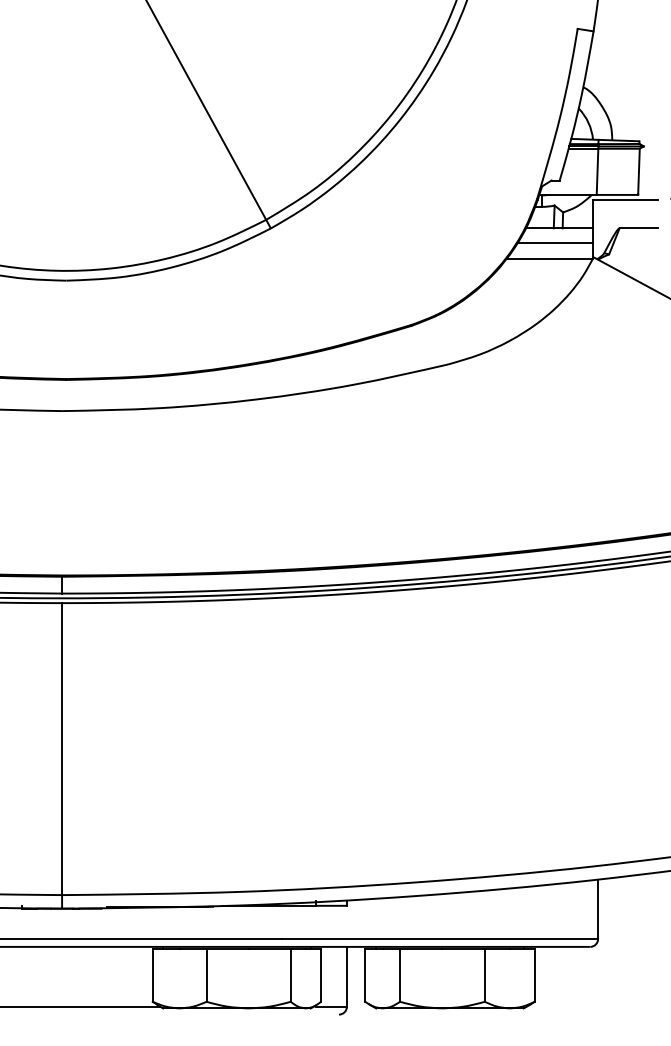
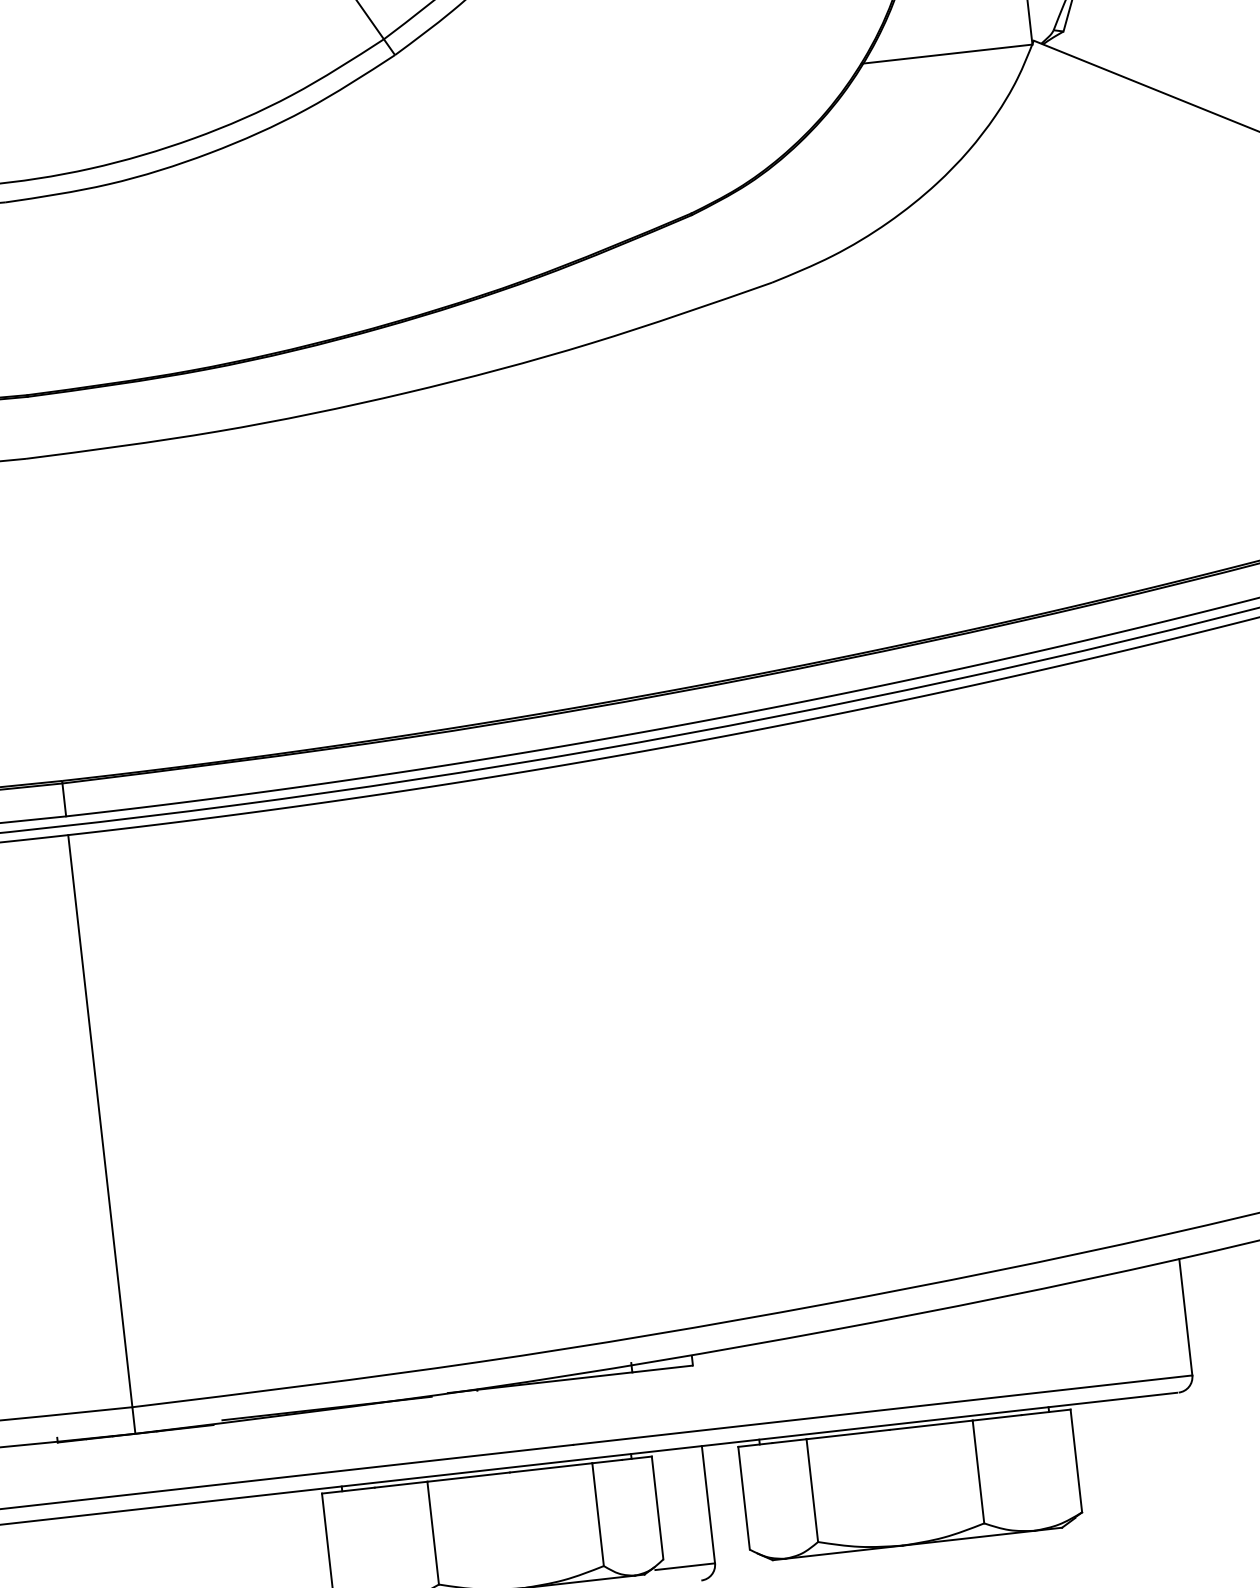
line: (554, 242) -> (953, 20), removed

